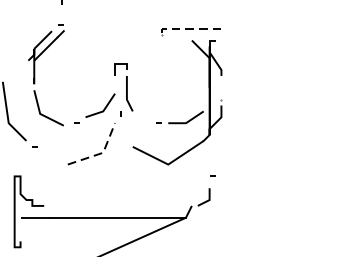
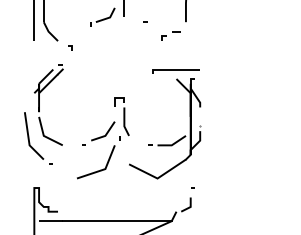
line: (186, 28) -> (172, 69), dashed -> solid
part: (34, 74) -> (39, 104), moved
line: (102, 153) -> (104, 169), dashed -> solid

